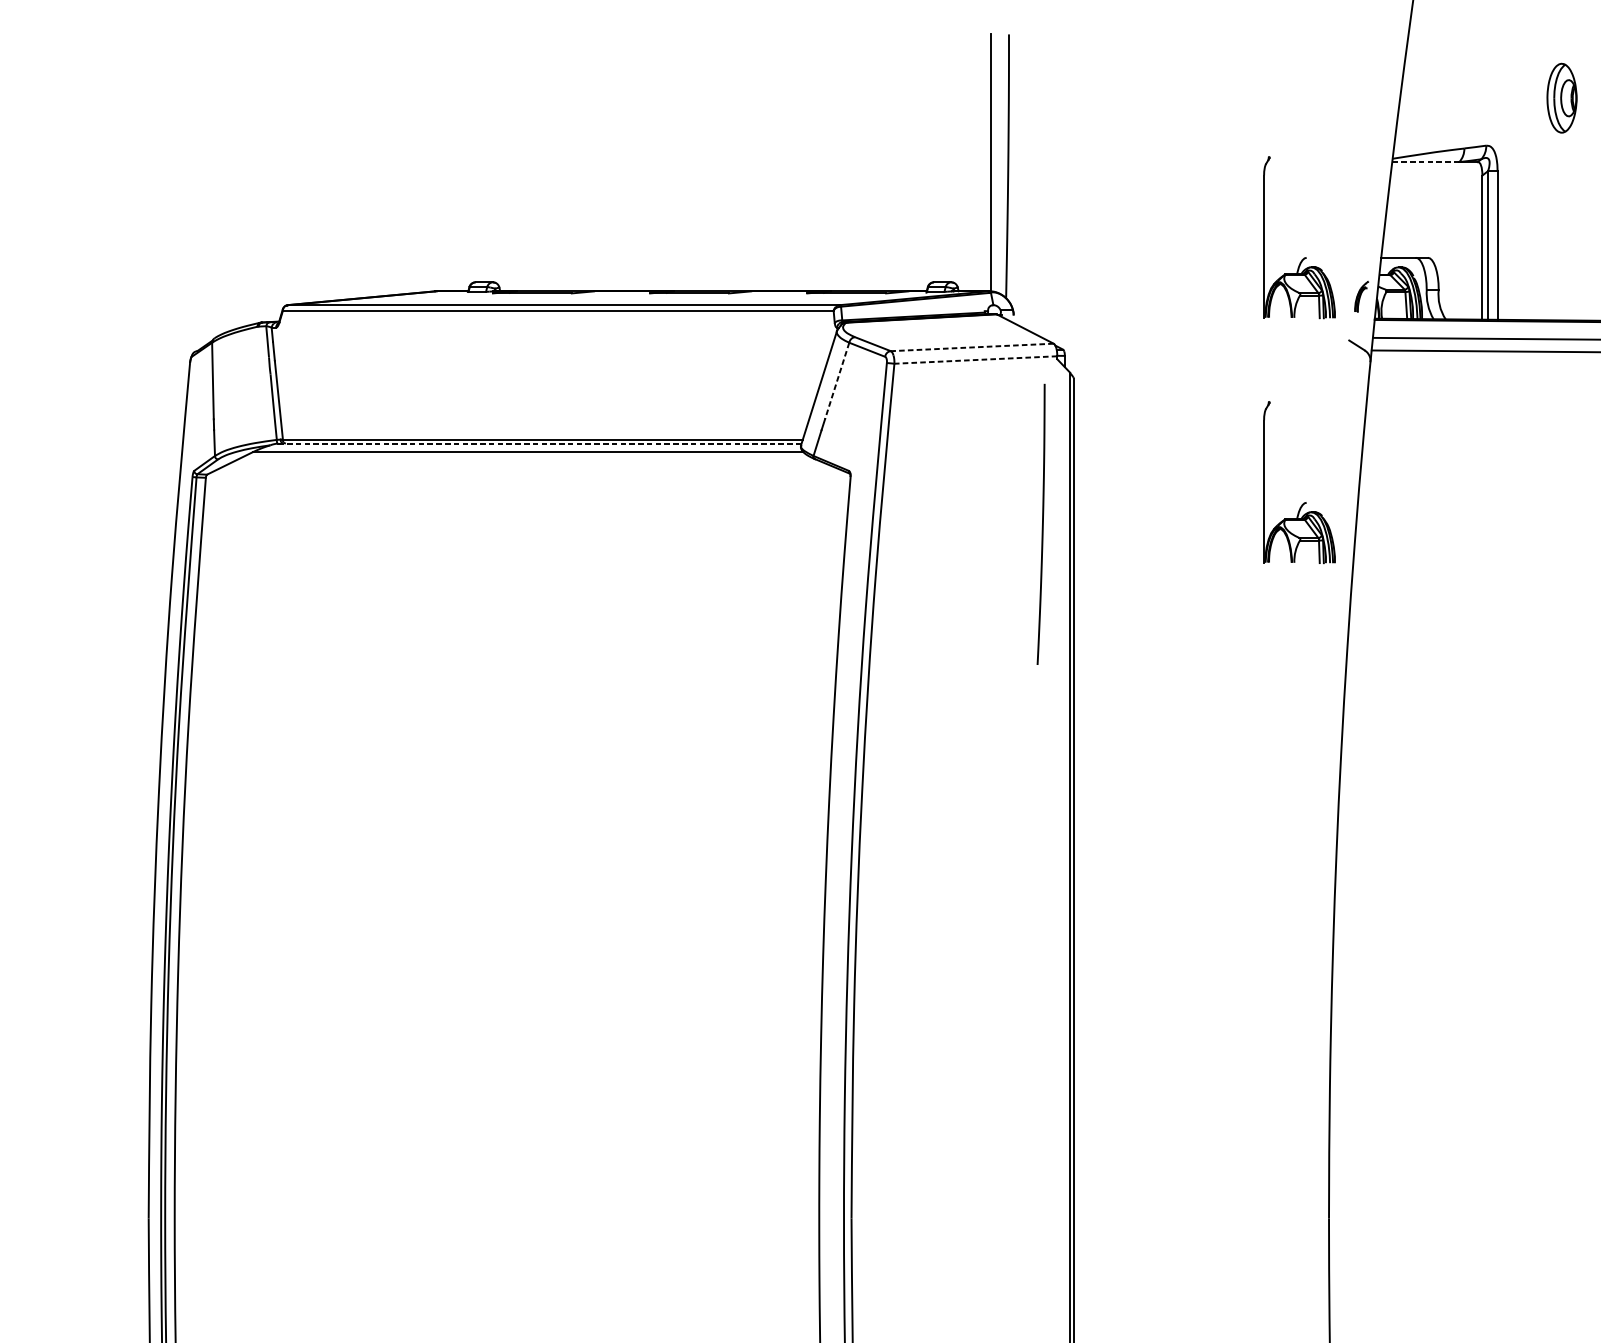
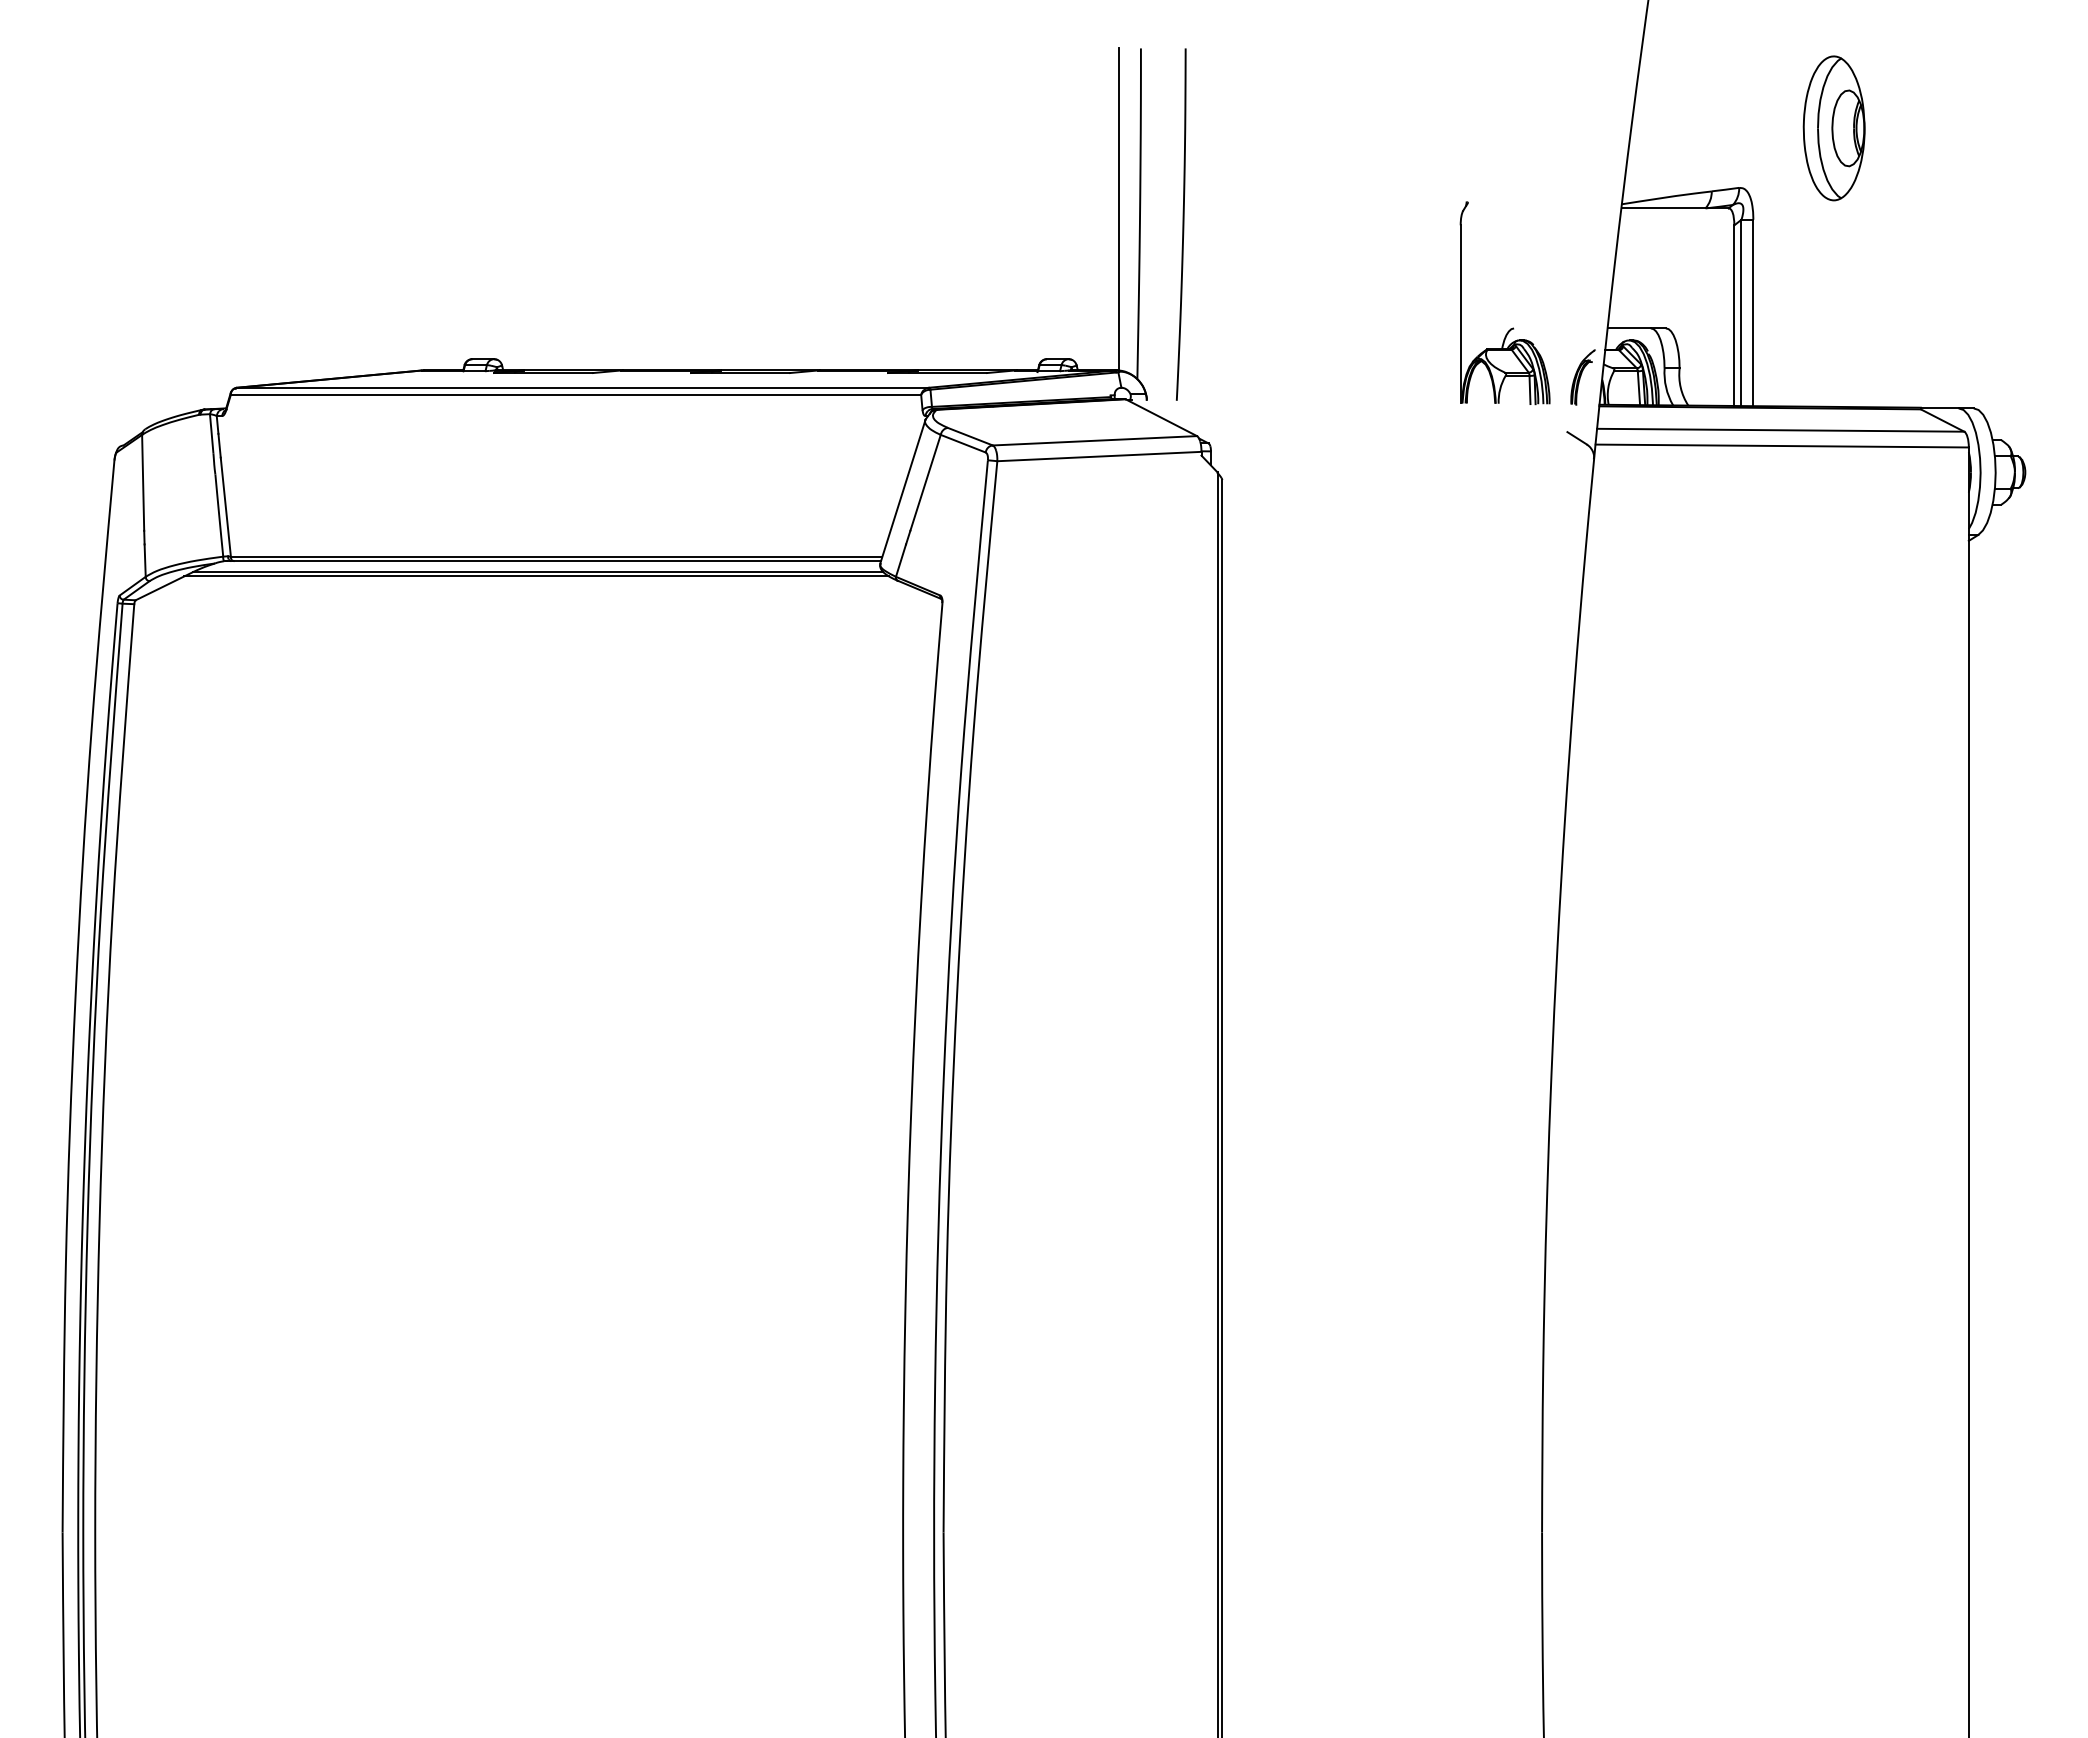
part: (1561, 98) -> (1833, 128), size x1.67
line: (1426, 162) -> (1664, 208), dashed -> solid
part: (1361, 296) -> (1582, 377), size x1.43
line: (971, 347) -> (1094, 440), dashed -> solid
line: (975, 359) -> (1098, 456), dashed -> solid
line: (837, 381) -> (925, 483), dashed -> solid
line: (540, 443) -> (553, 561), dashed -> solid
line: (526, 455) -> (536, 576), added
part: (1305, 501) -> (1512, 634), removed
curve: (1042, 524) -> (1182, 224), moved

